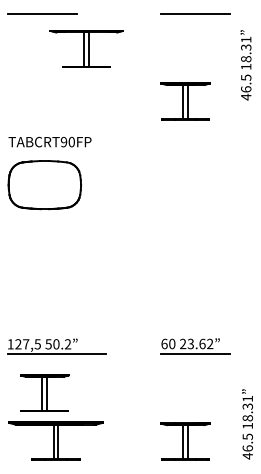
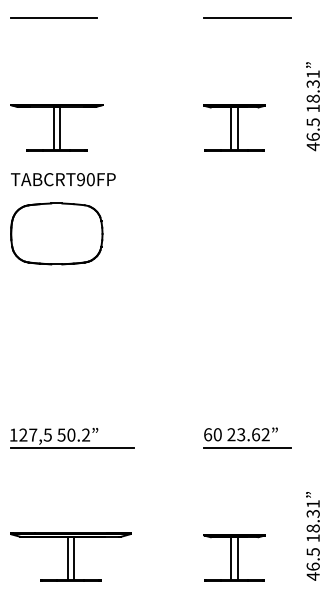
part: (86, 48) -> (56, 127), moved
text: (245, 65) -> (312, 106), moved
part: (44, 392) -> (56, 496), removed

